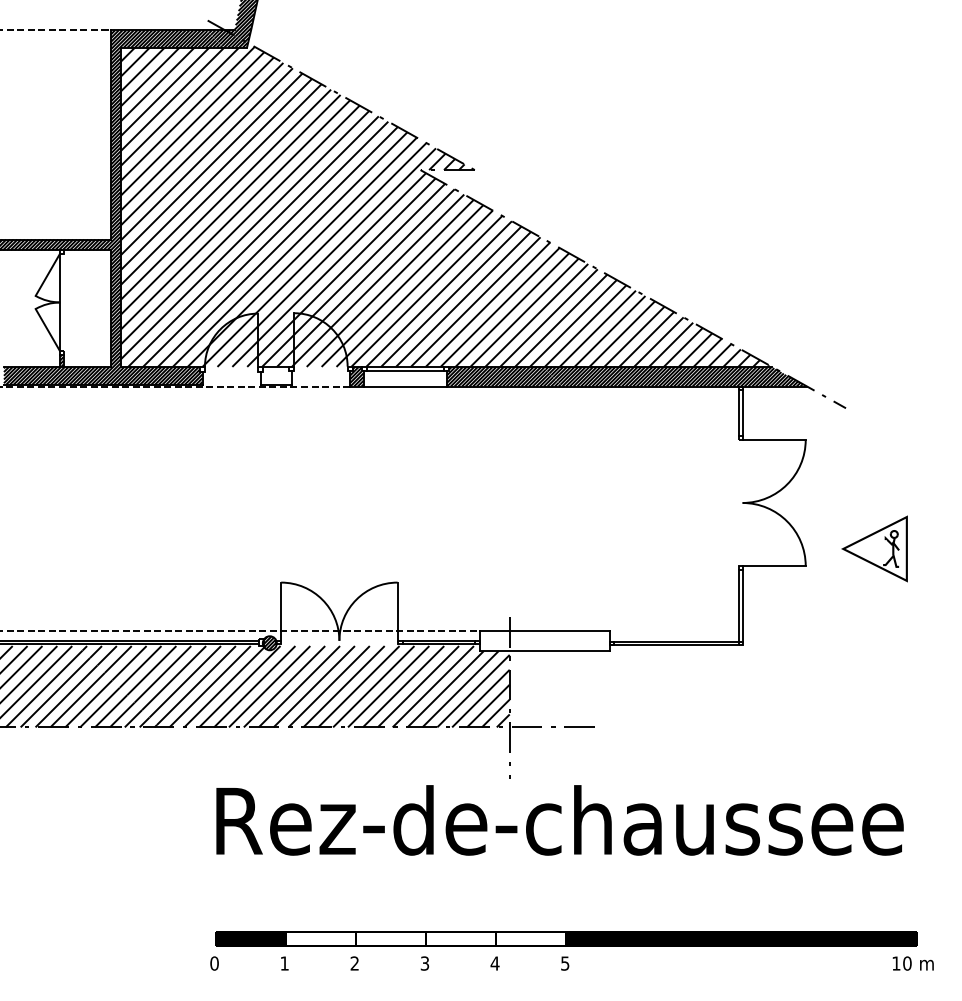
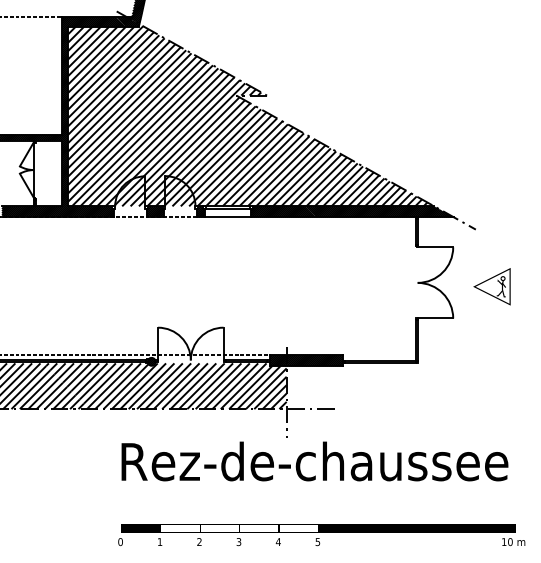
hatch: (276, 376) -> (155, 211), added
part: (873, 548) -> (491, 286), moved
hatch: (544, 640) -> (306, 360), added

